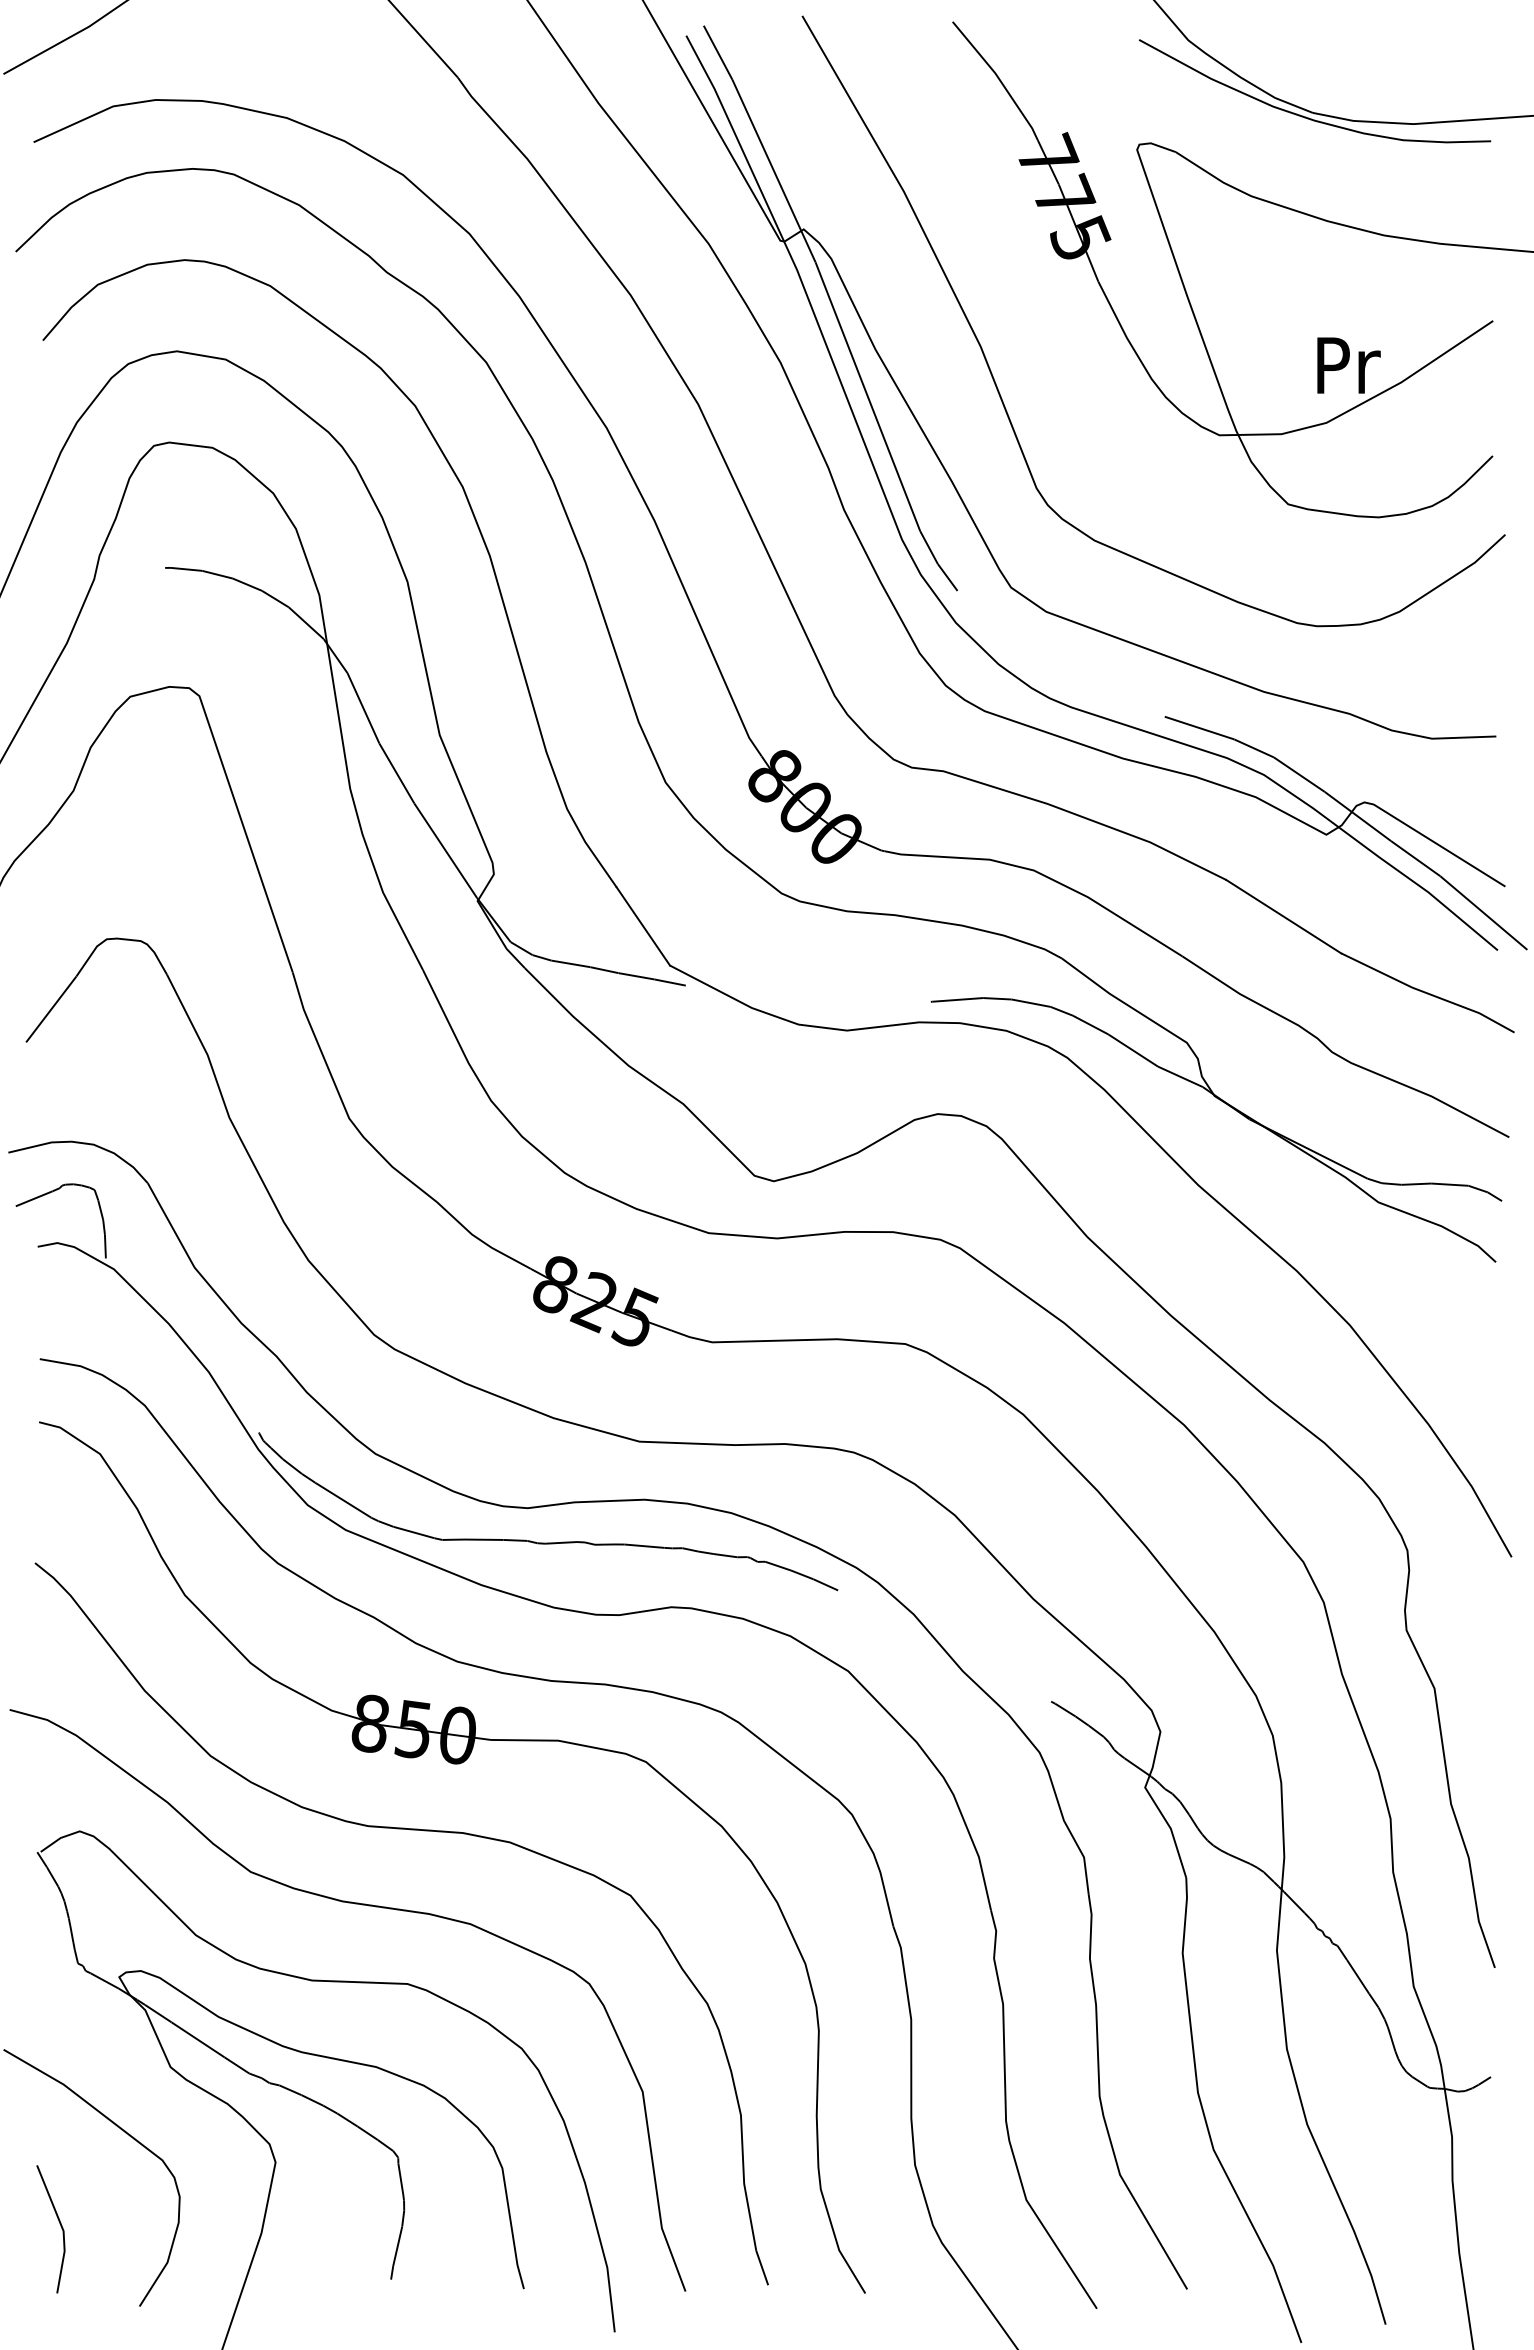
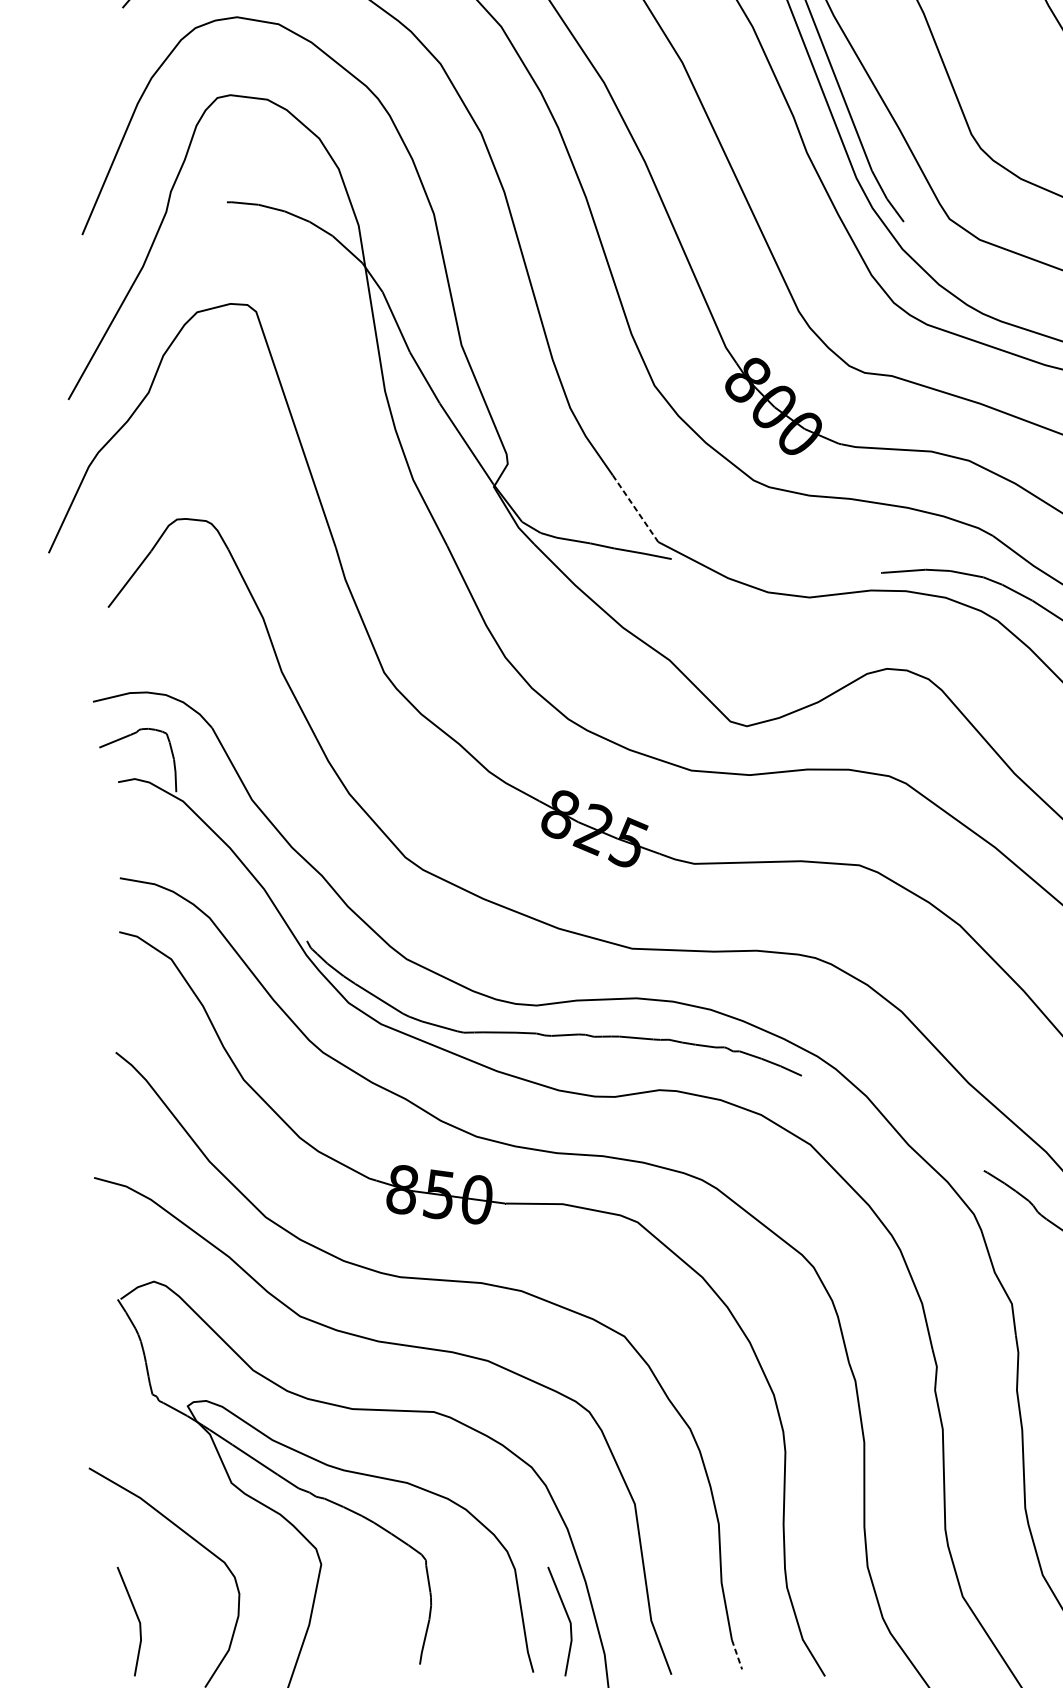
line: (643, 926) -> (635, 508), solid -> dashed
line: (564, 2226) -> (568, 1619), added
line: (762, 2268) -> (737, 1655), solid -> dashed

